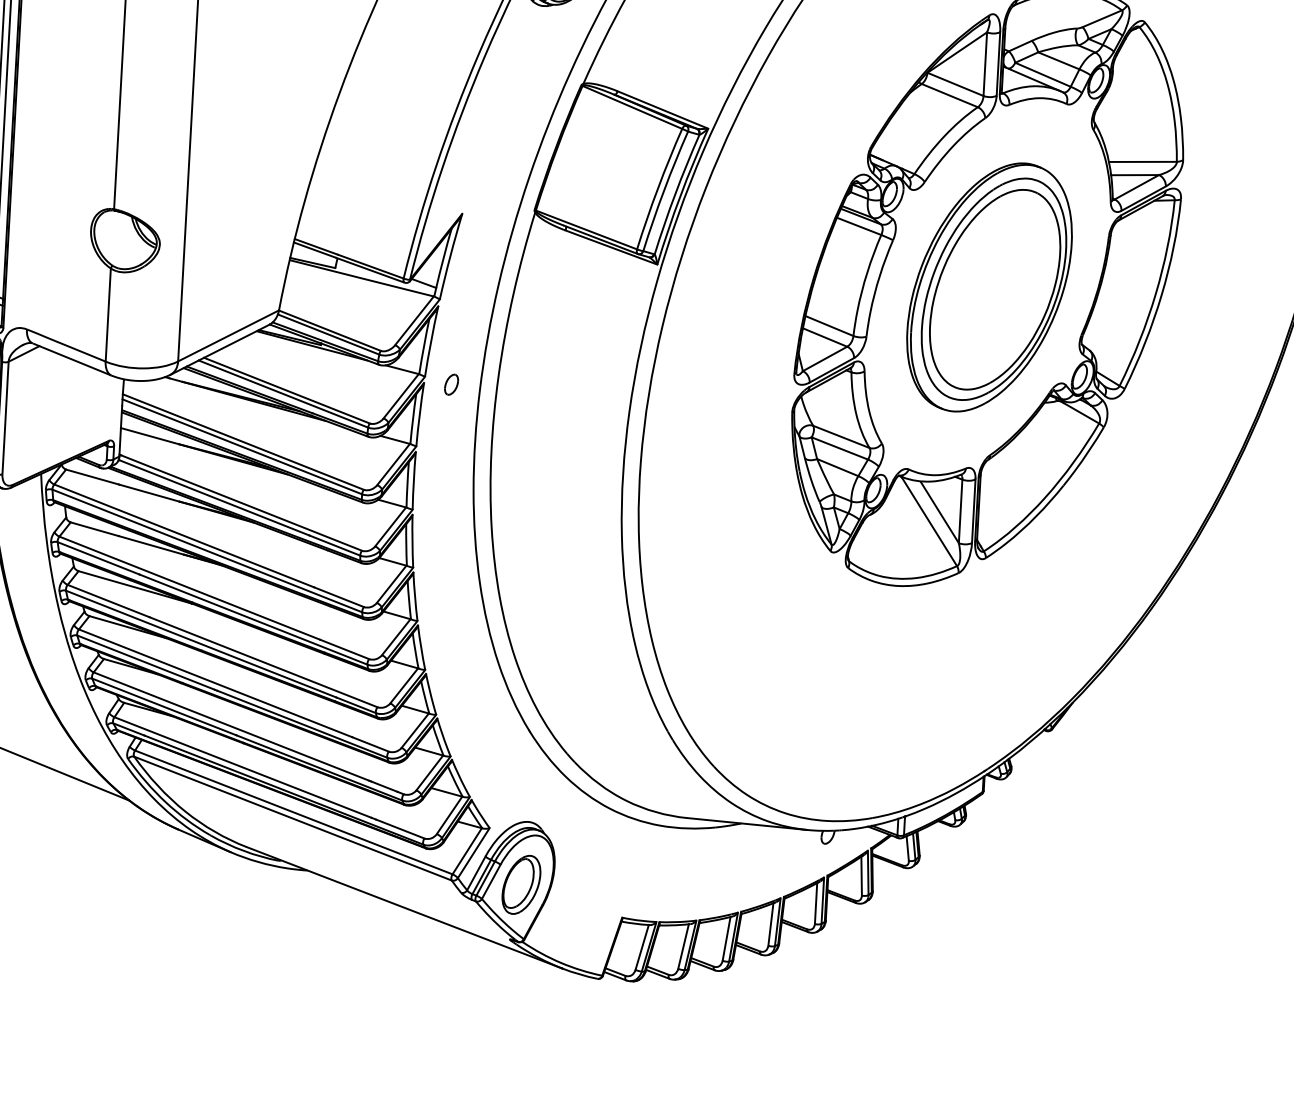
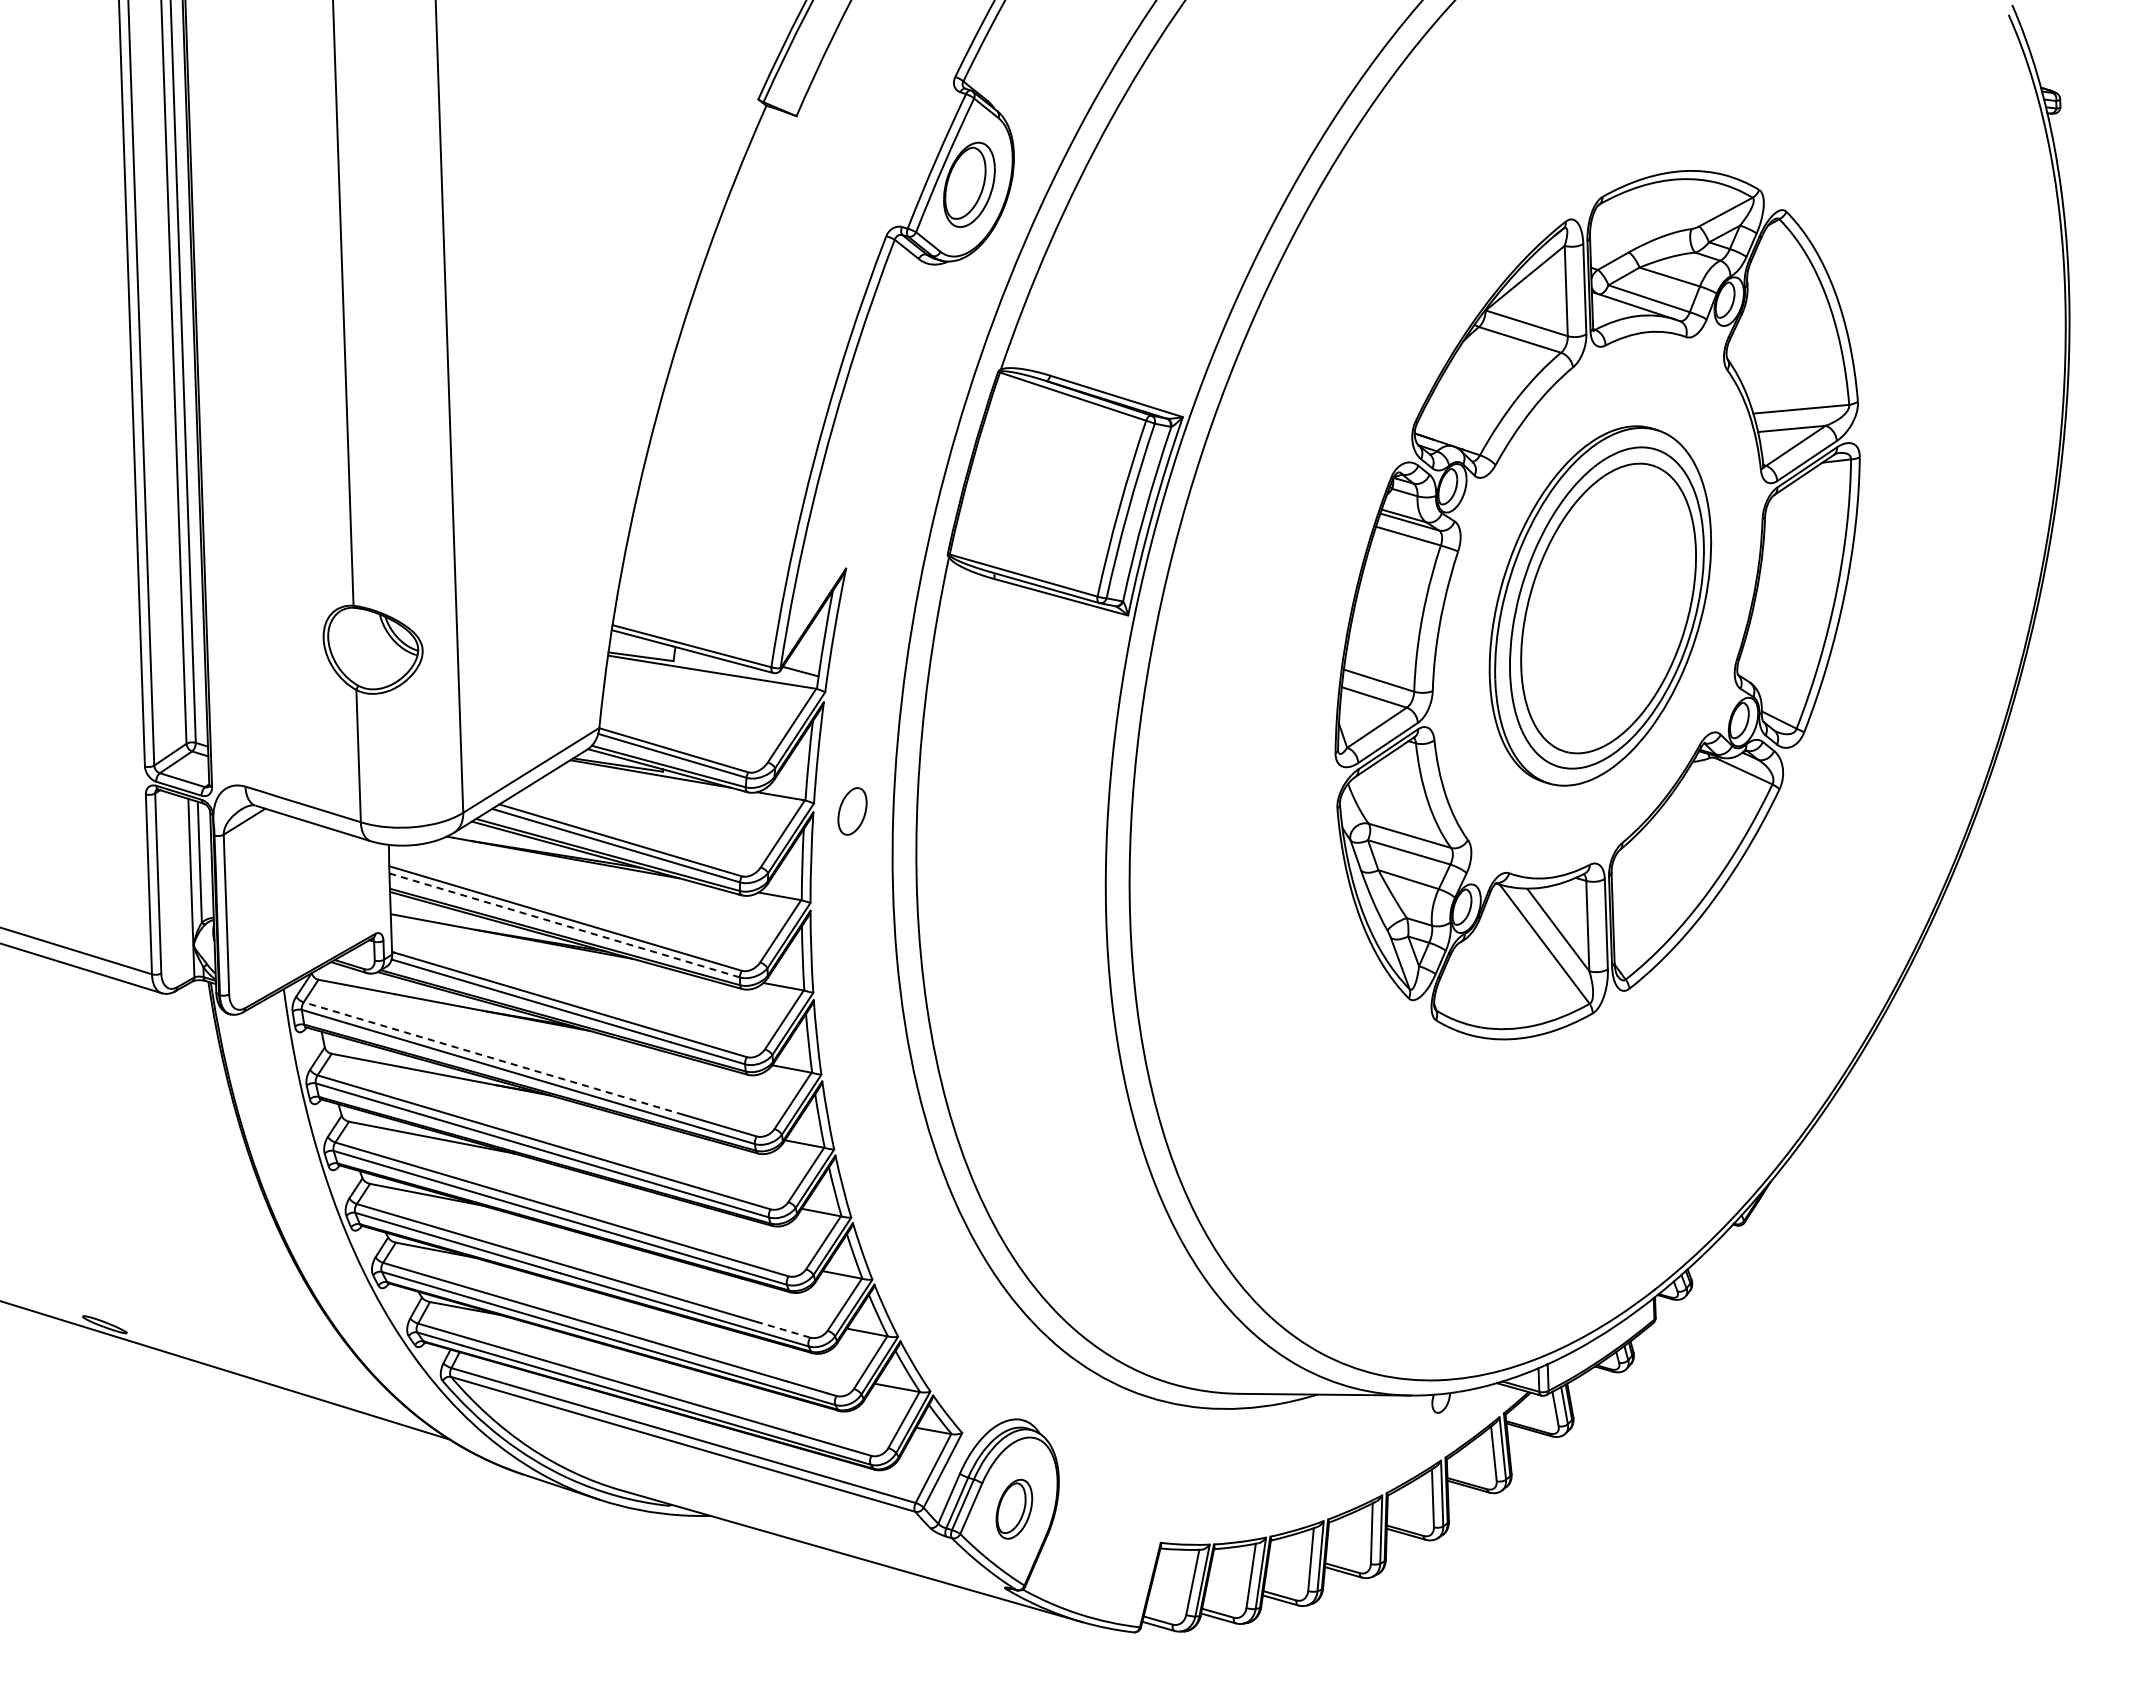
part: (451, 384) -> (852, 810), size x1.6
line: (242, 446) -> (564, 925), solid -> dashed
line: (184, 535) -> (493, 1058), solid -> dashed
line: (370, 744) -> (783, 1329), solid -> dashed
part: (521, 885) -> (1014, 1509), size x0.7

